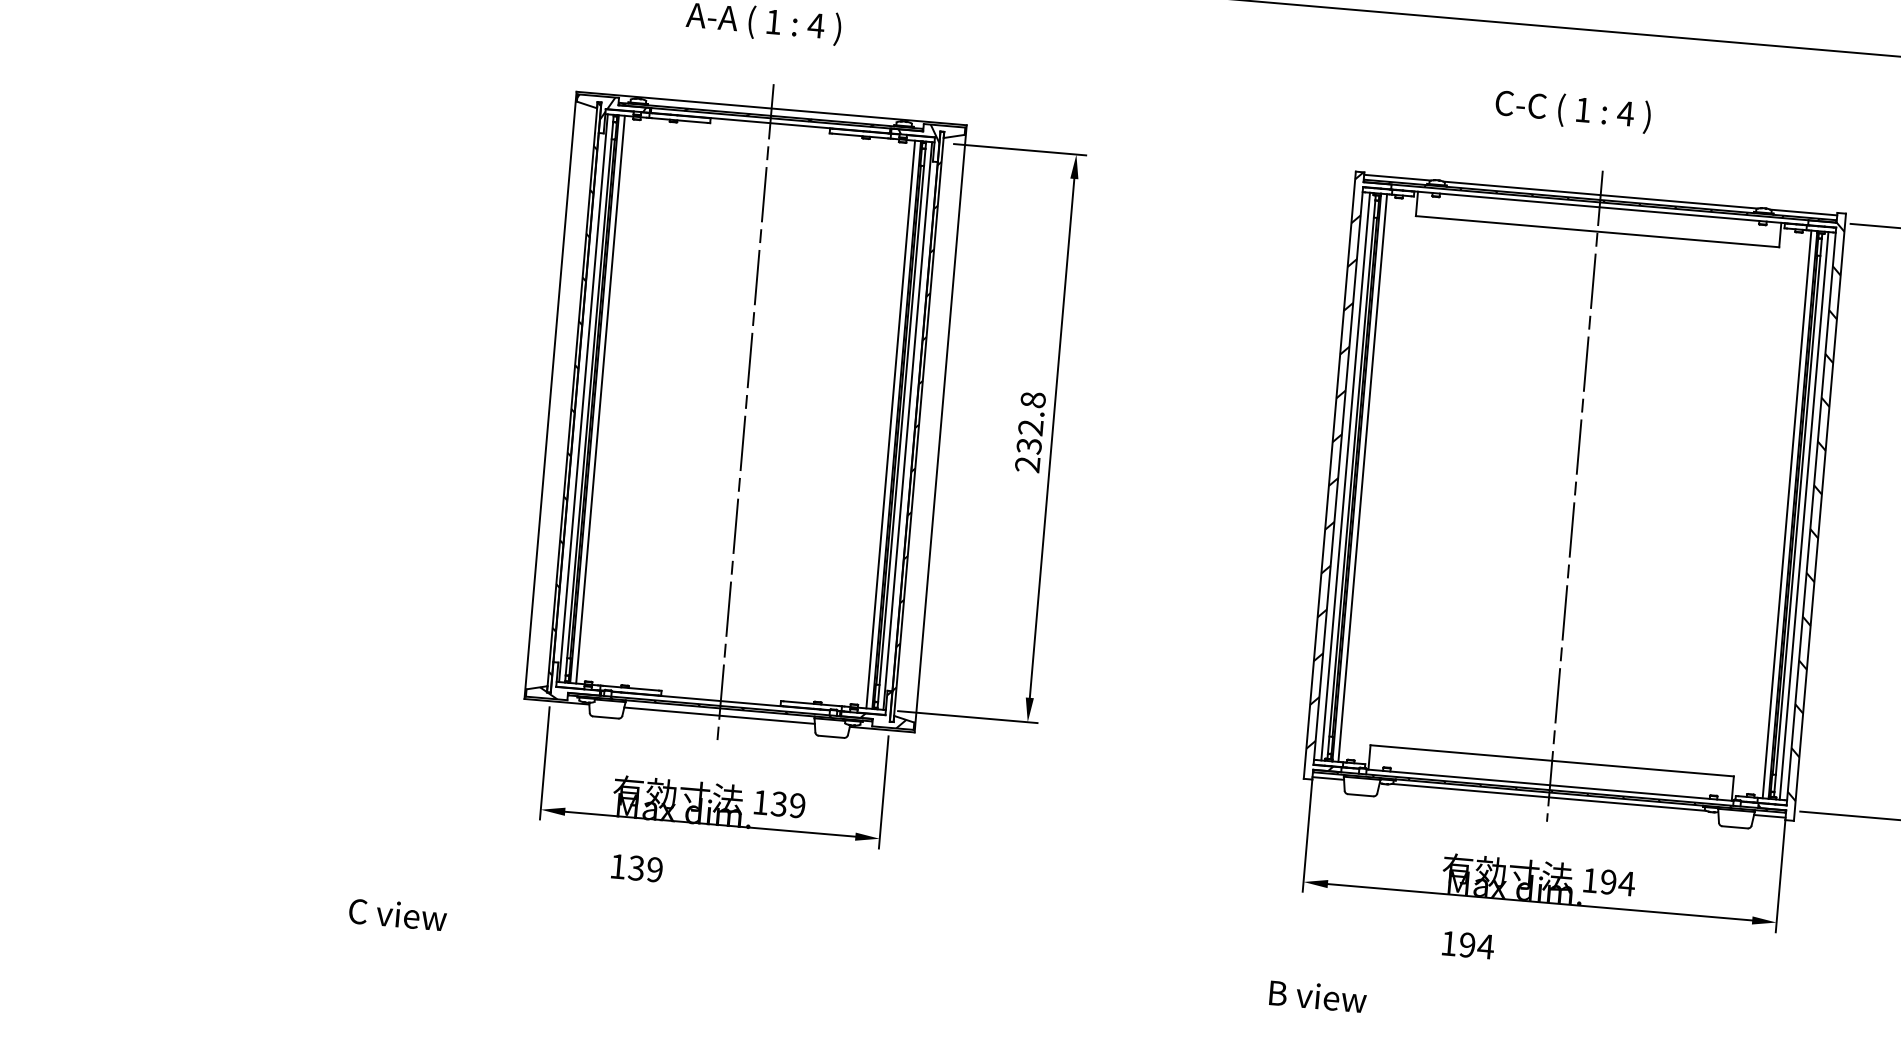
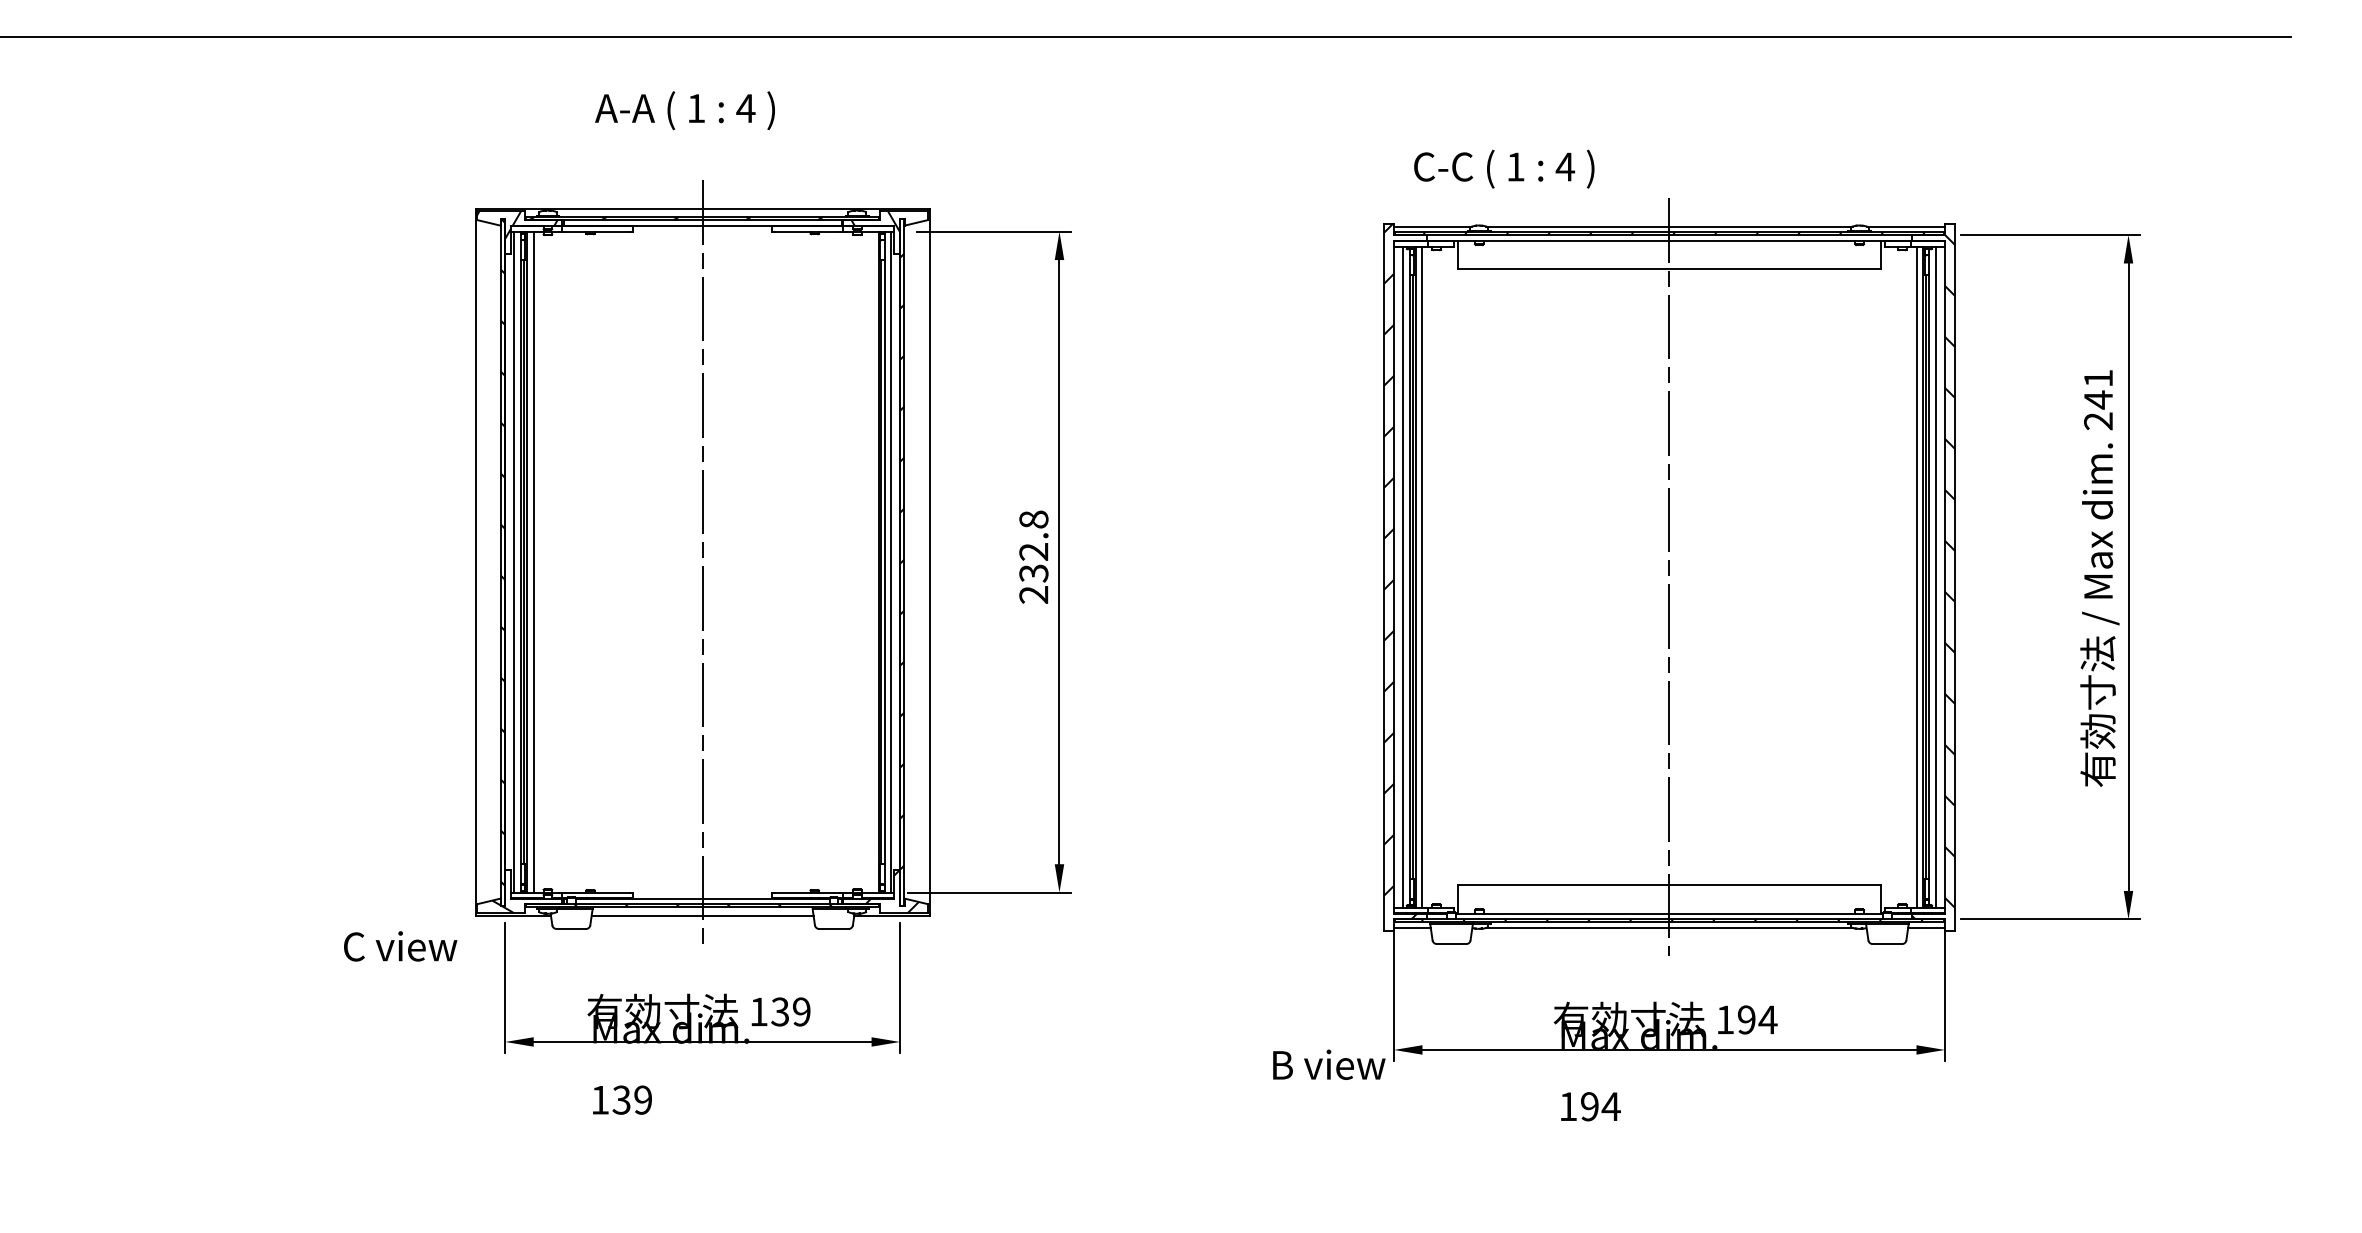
text: (1573, 110) -> (1504, 168), moved
line: (890, 424) -> (871, 561), removed
text: (397, 914) -> (400, 946), moved
text: (1318, 996) -> (1329, 1064), moved

